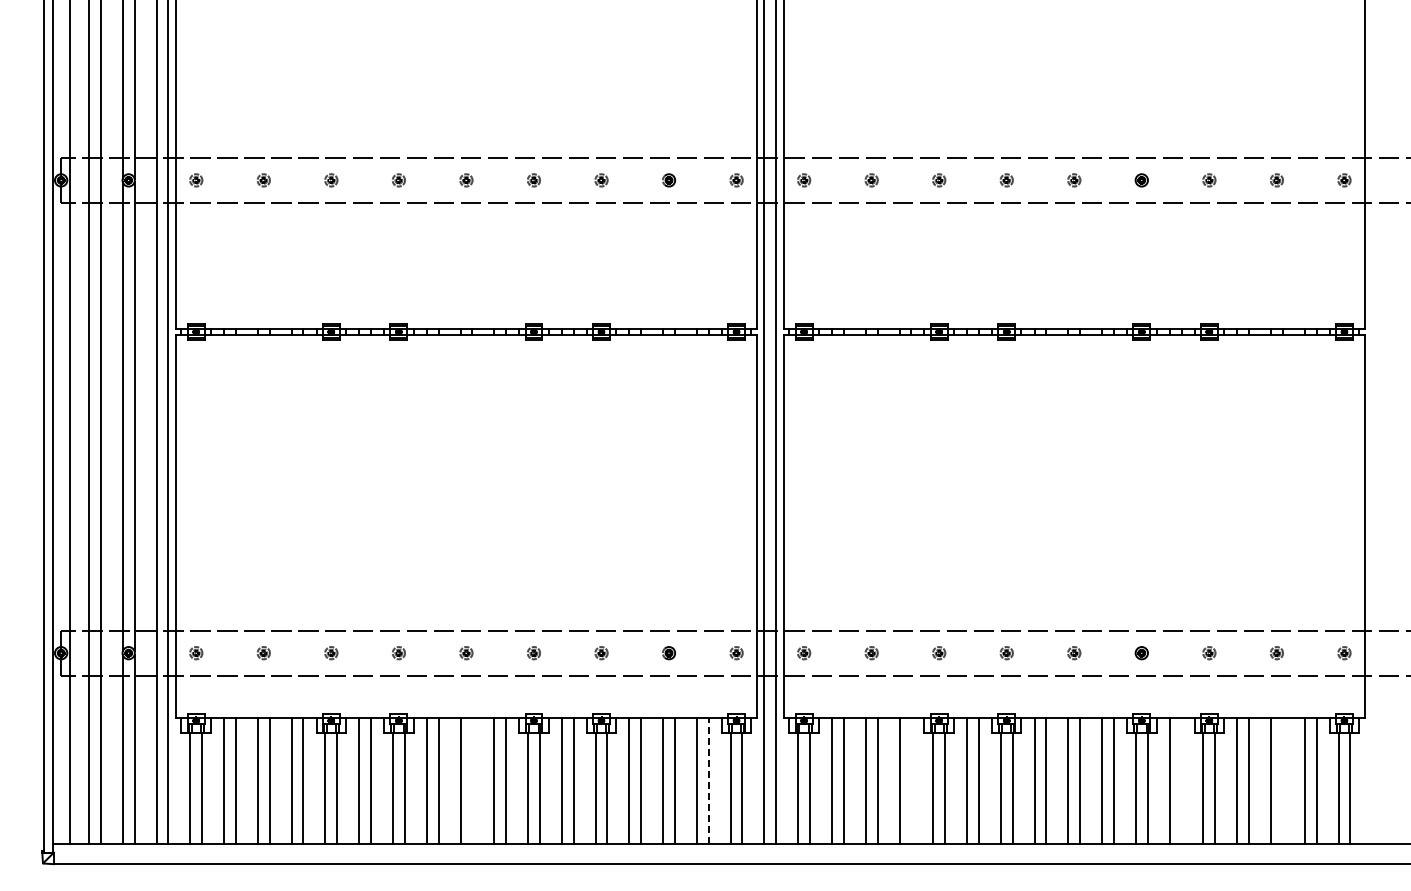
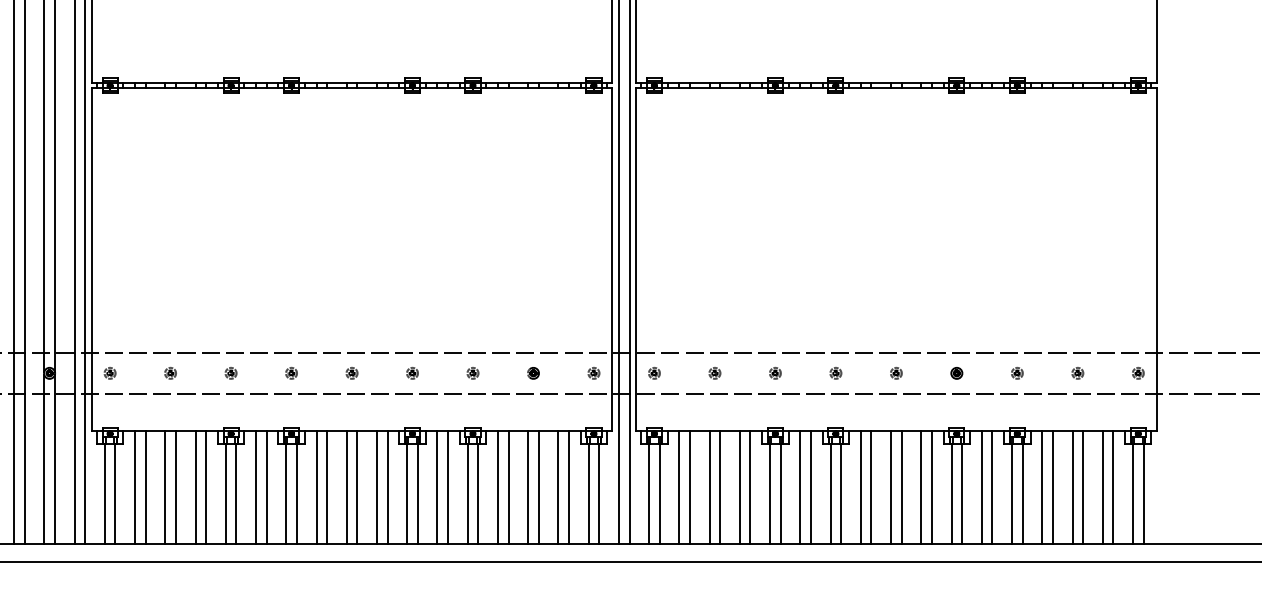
line: (472, 780) -> (357, 487), added
line: (708, 780) -> (568, 487), dashed -> solid
line: (911, 780) -> (750, 487), added
line: (1181, 780) -> (992, 487), added
line: (1282, 780) -> (1082, 487), added

